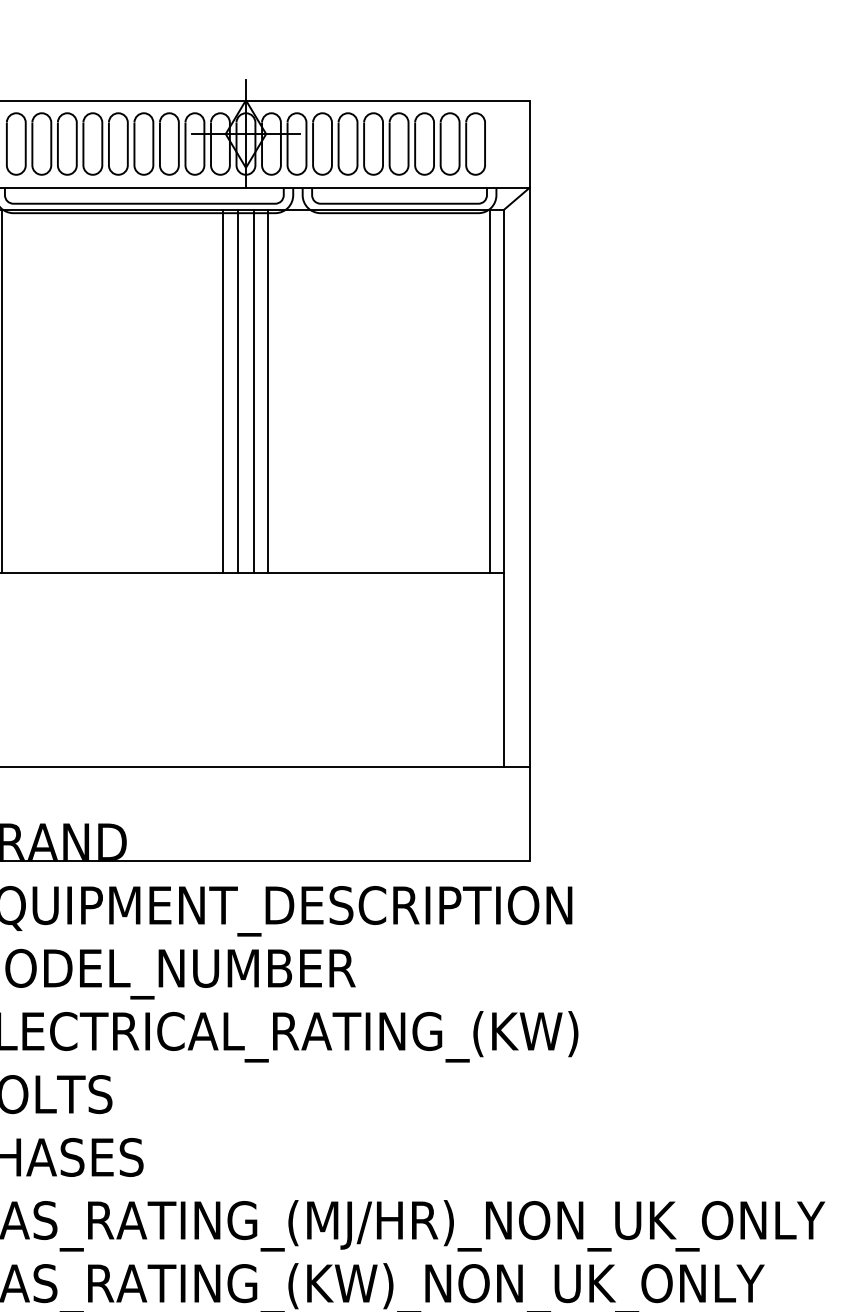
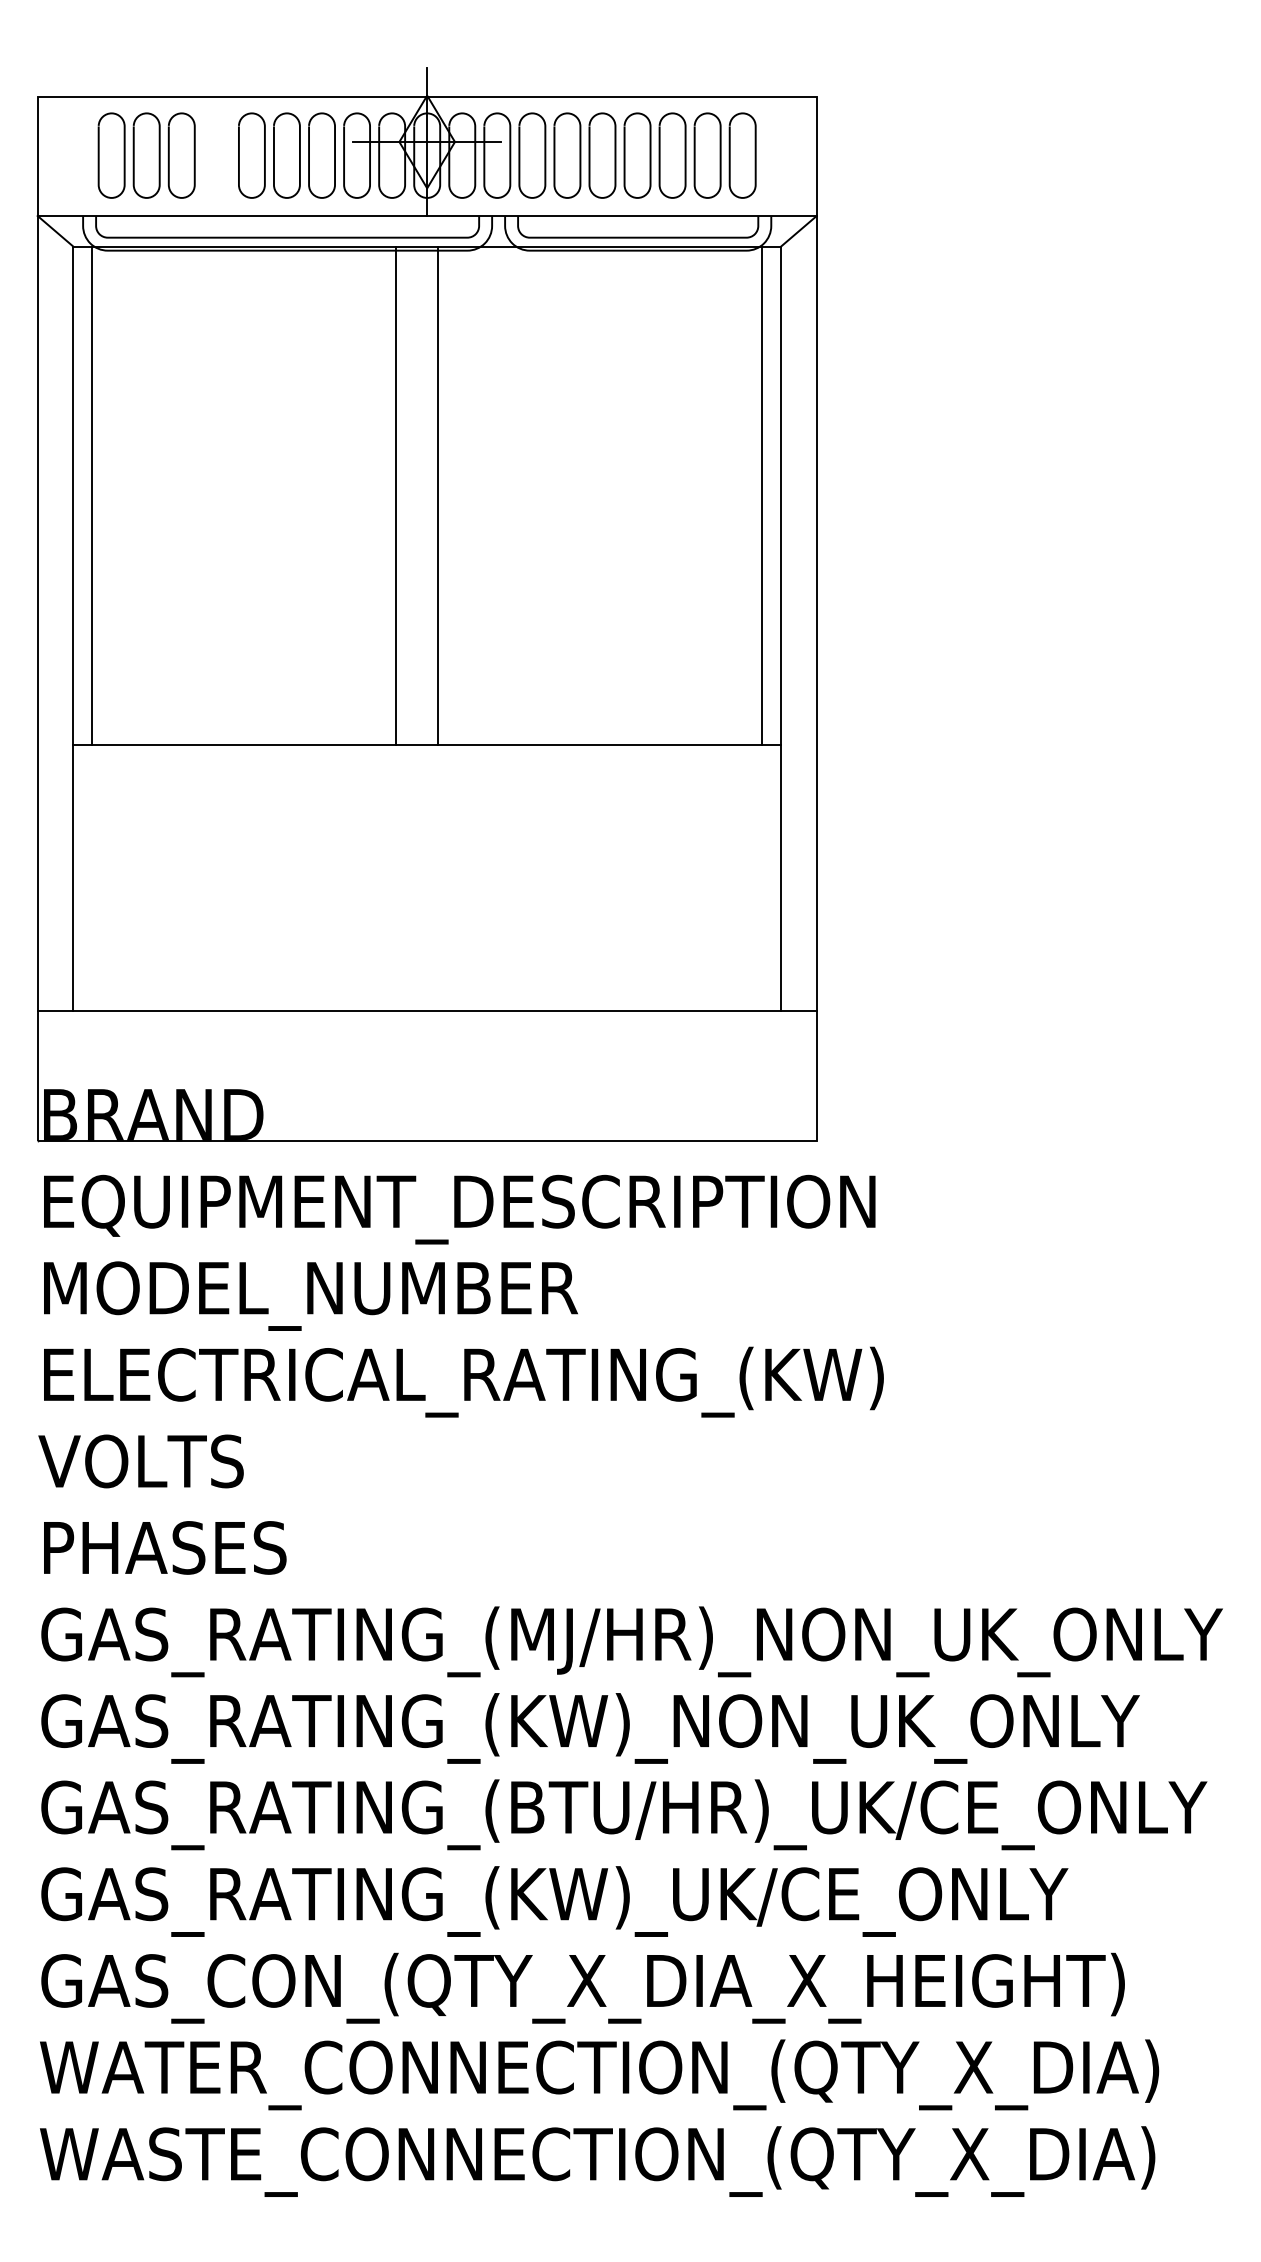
curve: (83, 143) -> (204, 155), removed
line: (238, 391) -> (416, 495), removed
line: (268, 391) -> (458, 495), removed

